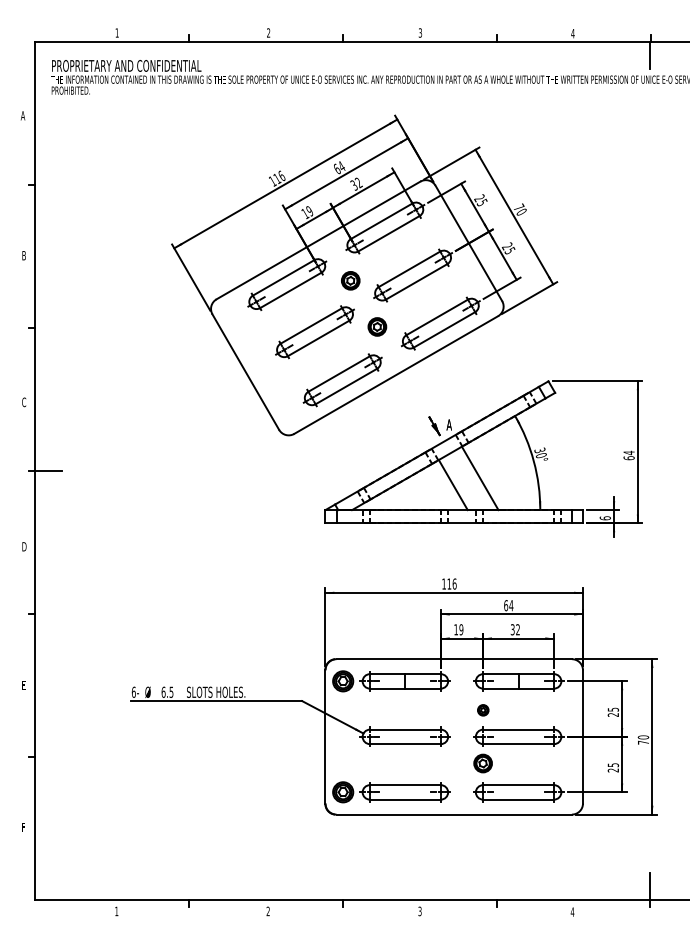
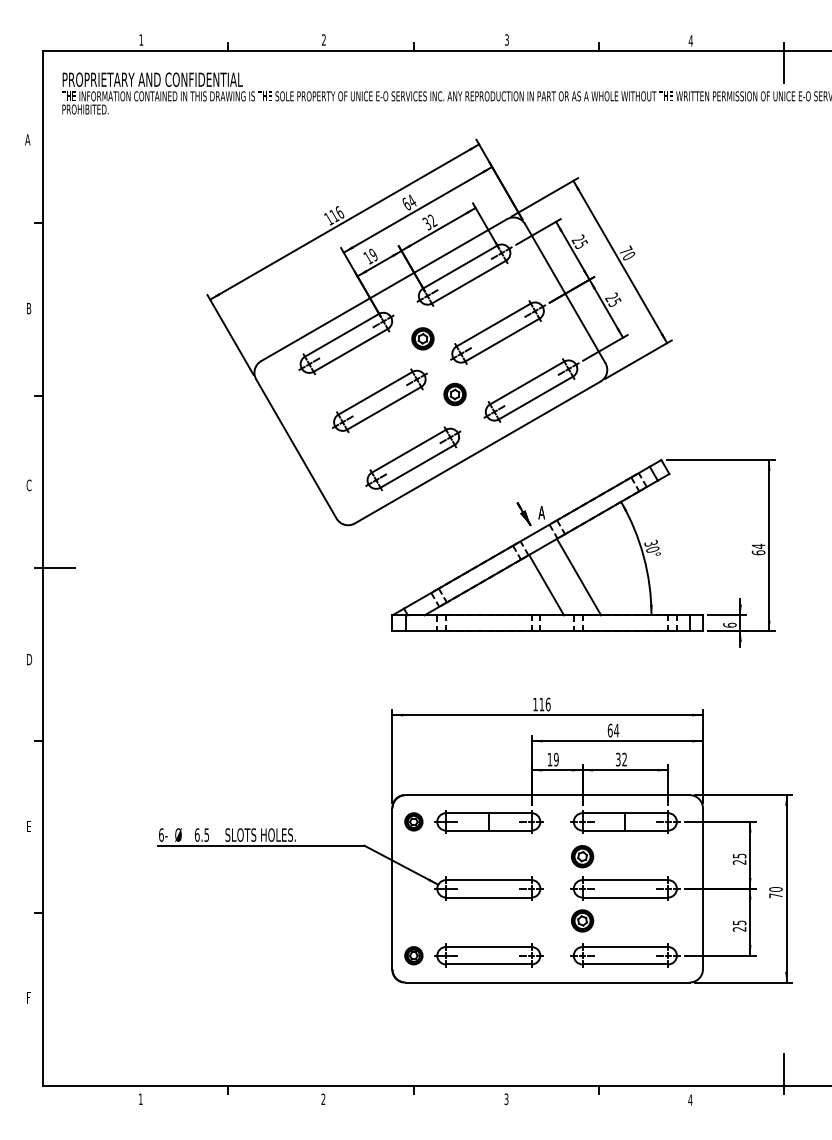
part: (342, 681) -> (413, 821), size x0.71
part: (483, 710) -> (582, 856), size x1.67
part: (342, 792) -> (413, 955), size x0.71

